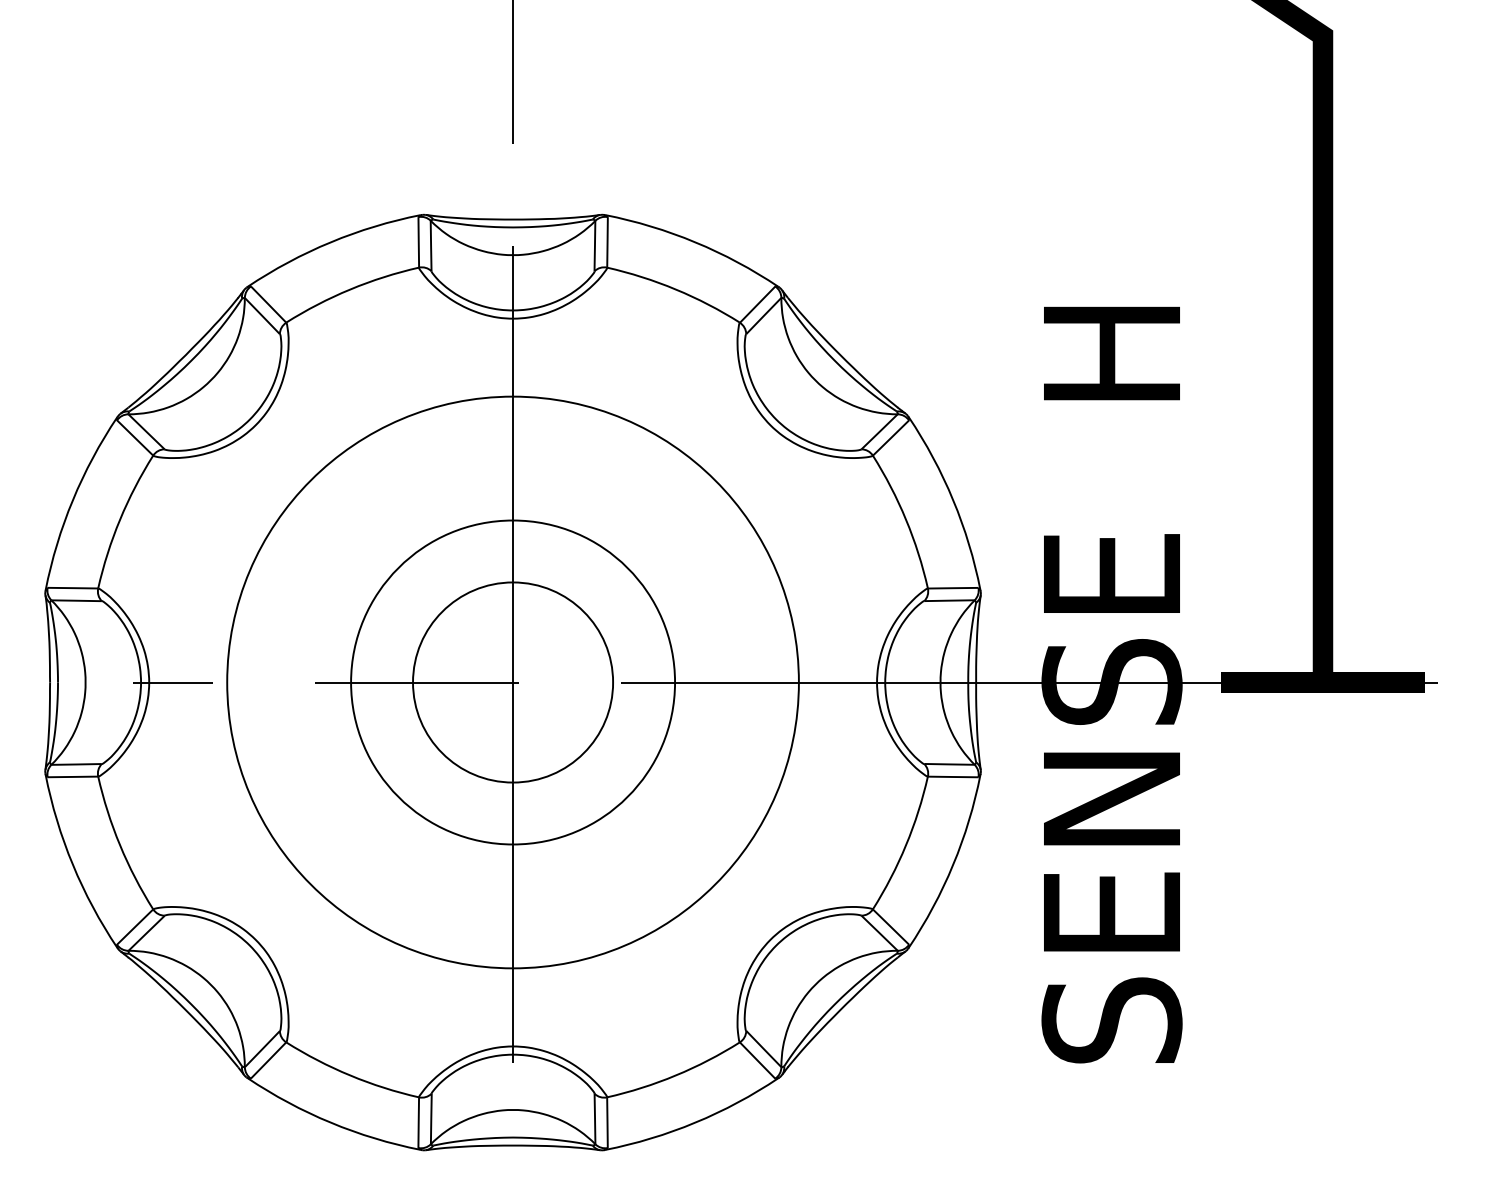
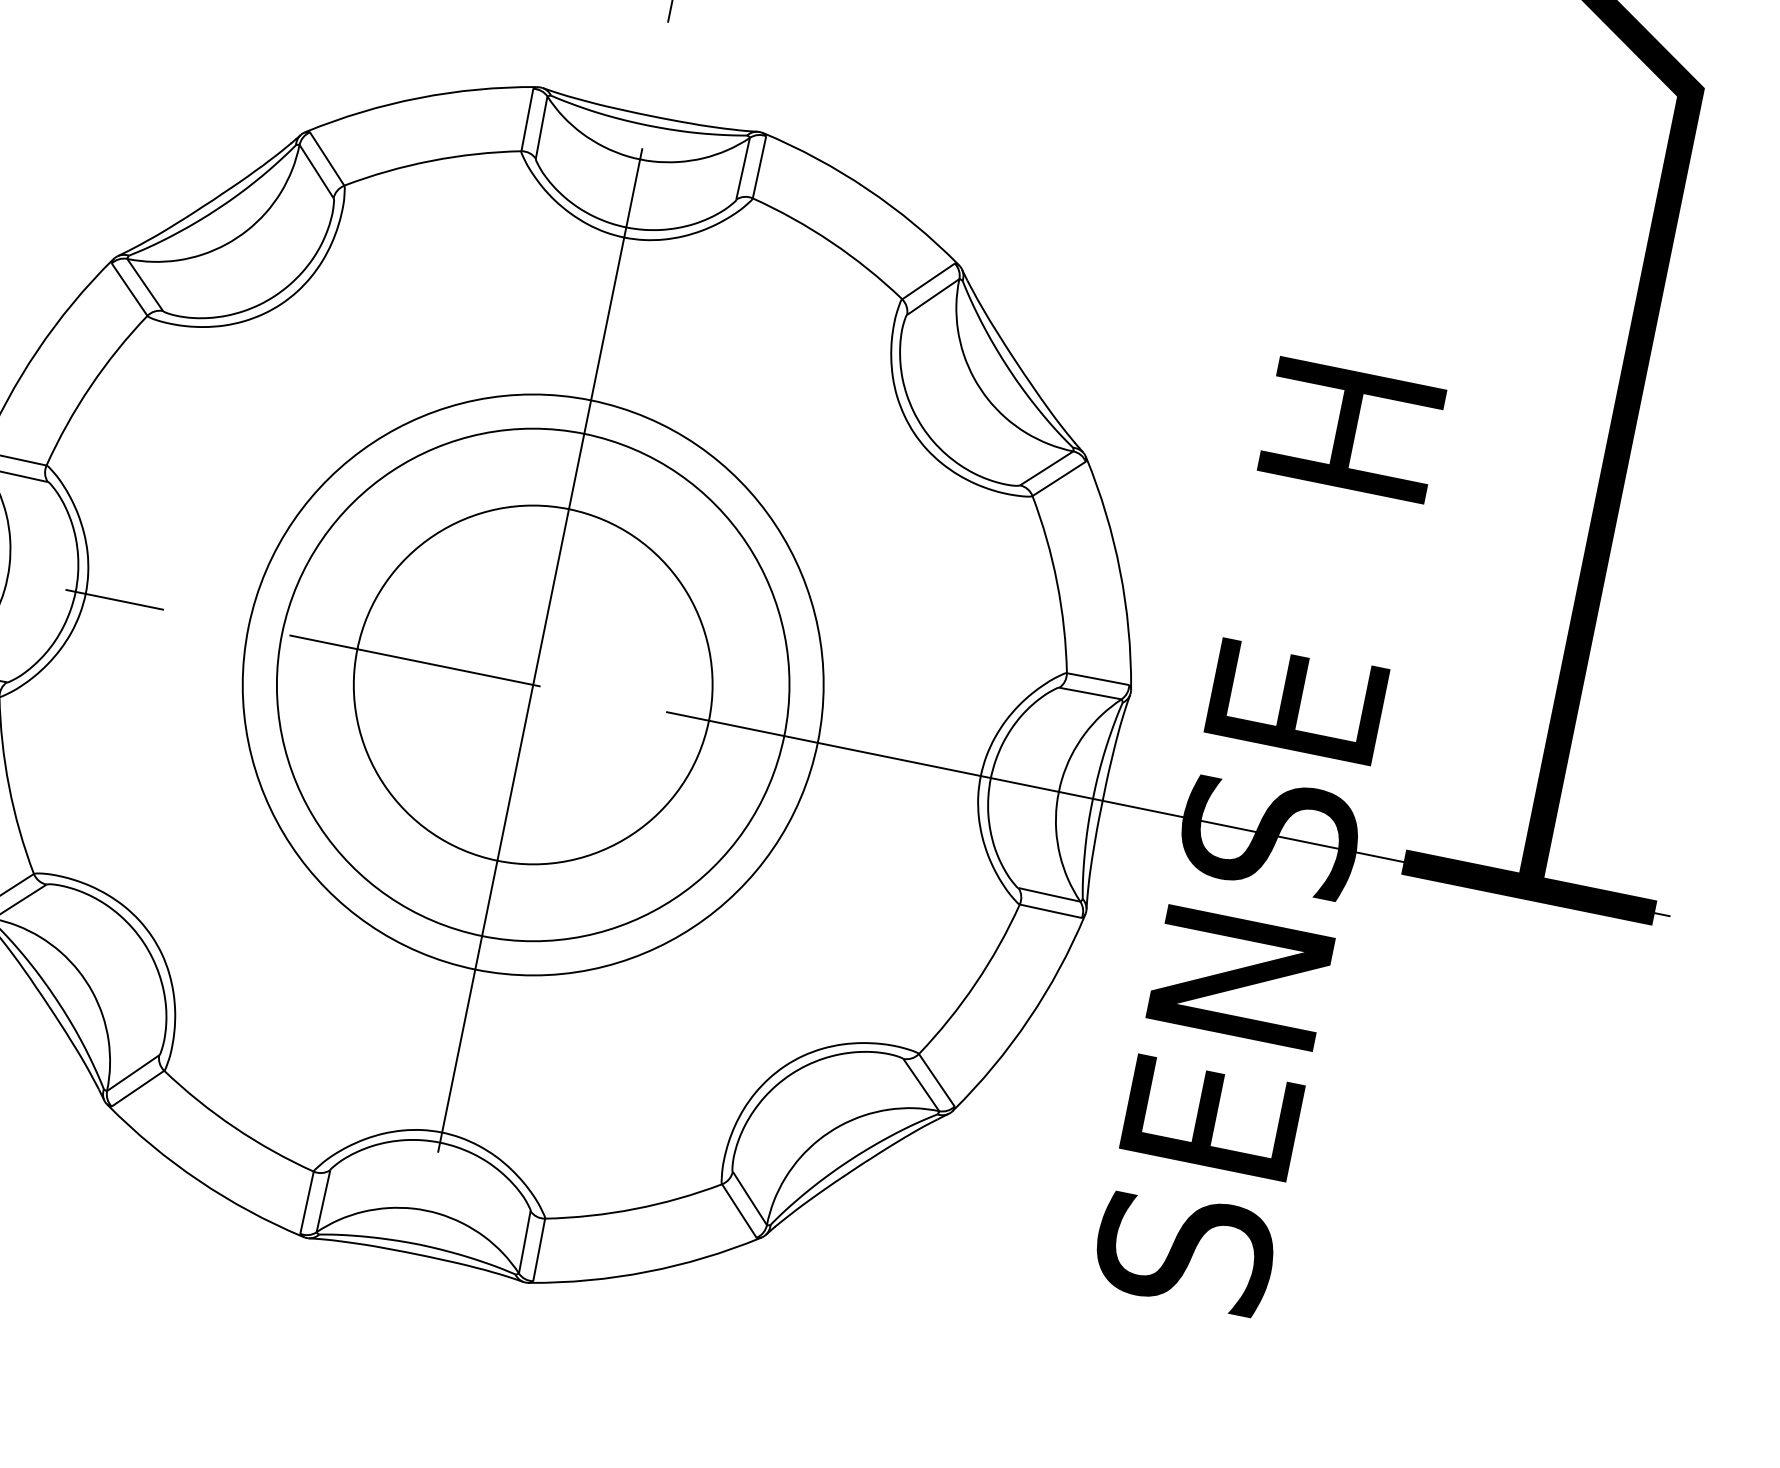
circle: (512, 682) -> (532, 684), size x0.71
circle: (512, 682) -> (532, 684), size x1.43
circle: (512, 682) -> (532, 684), size x1.43

